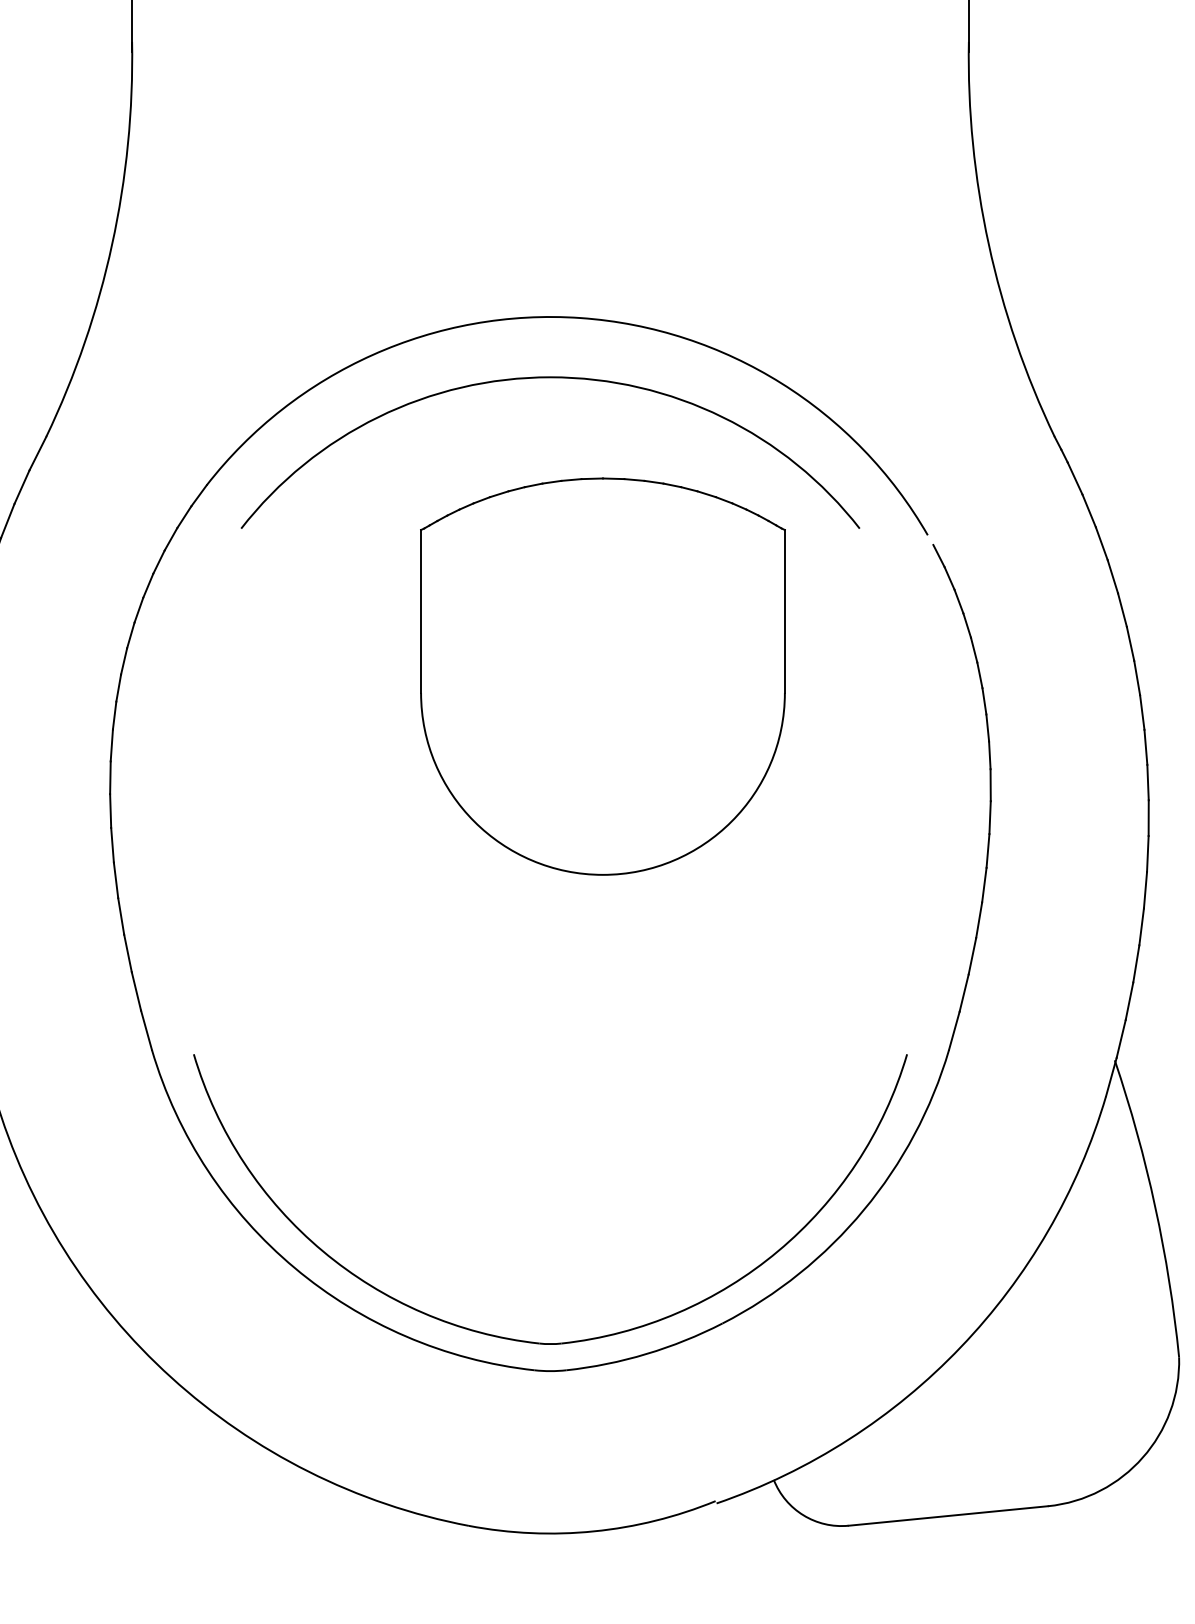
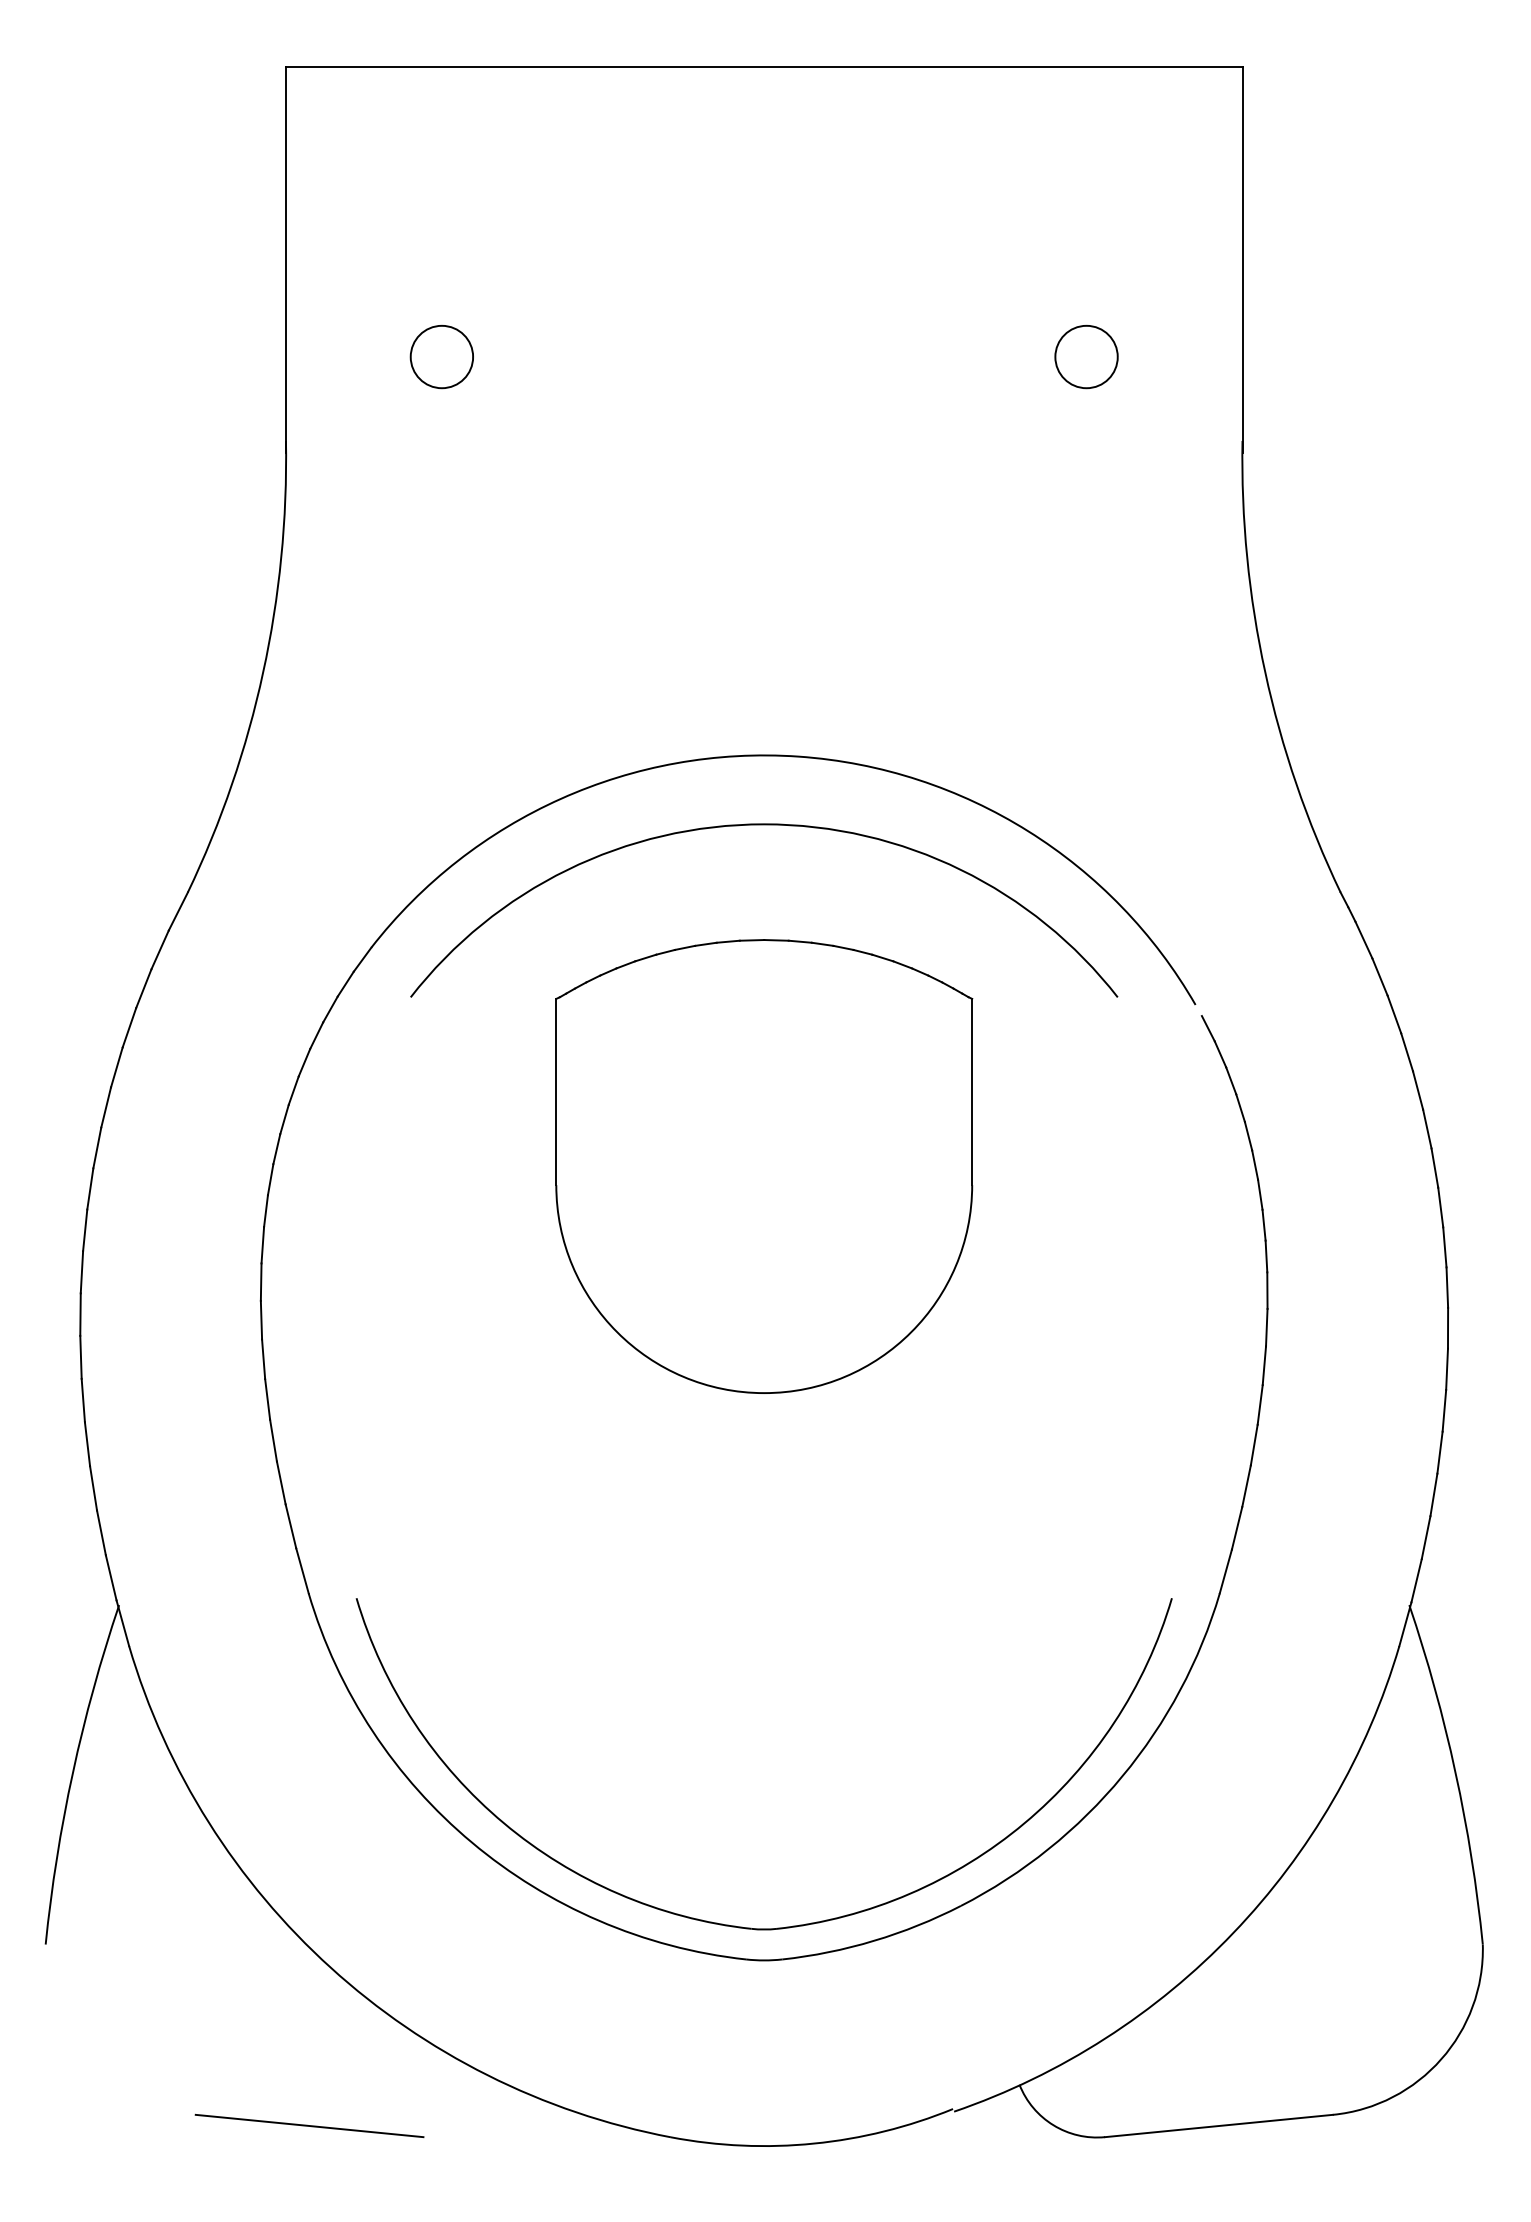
part: (603, 676) -> (764, 1166), moved
line: (152, 1515) -> (309, 2125), added

